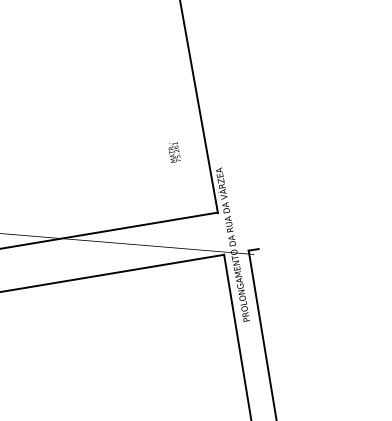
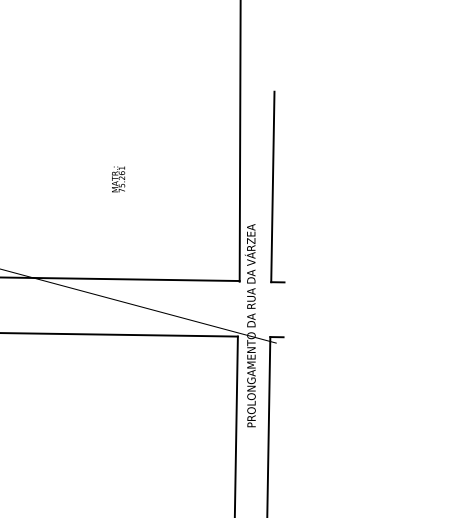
part: (234, 136) -> (278, 187), added
text: (174, 152) -> (118, 179), moved

